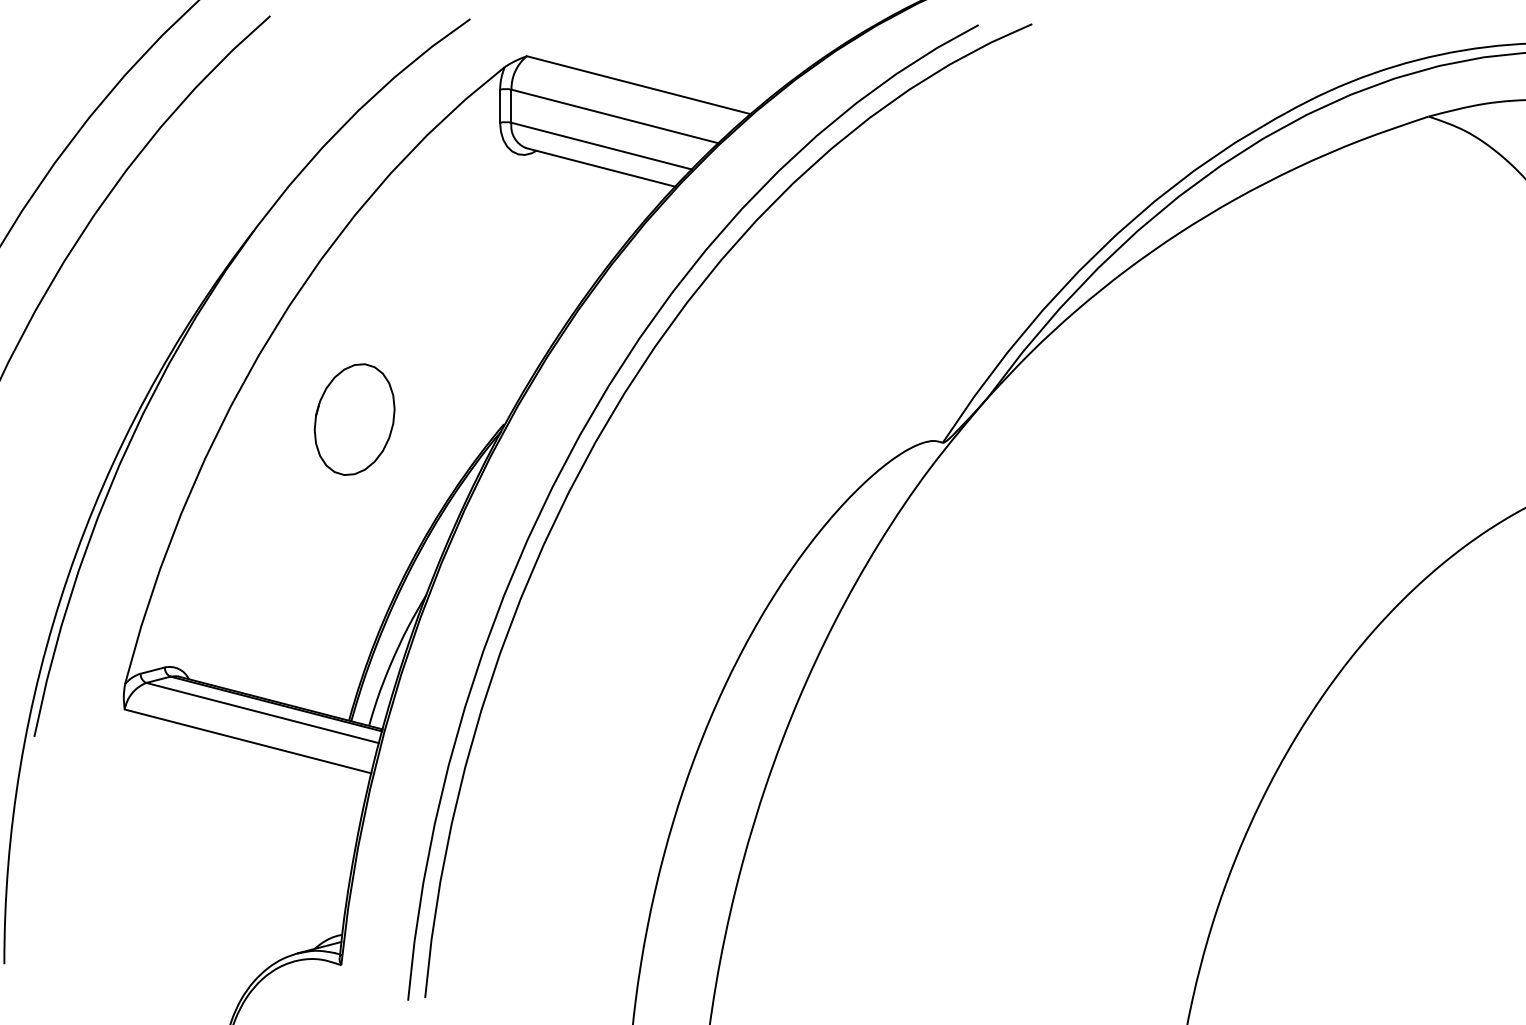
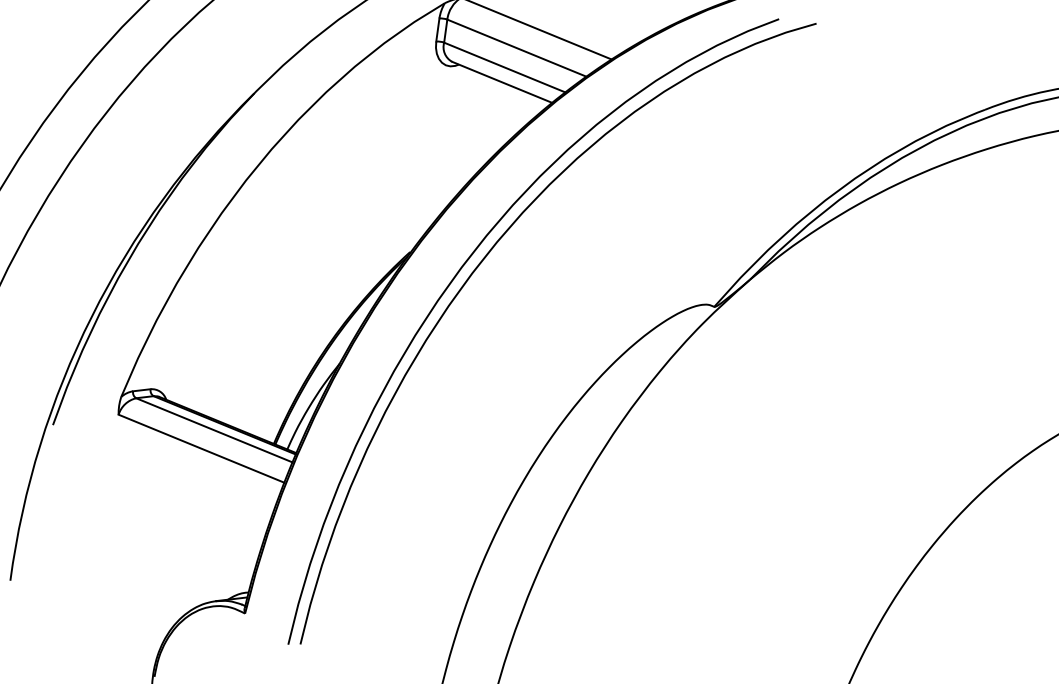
part: (354, 419) -> (306, 234), removed

